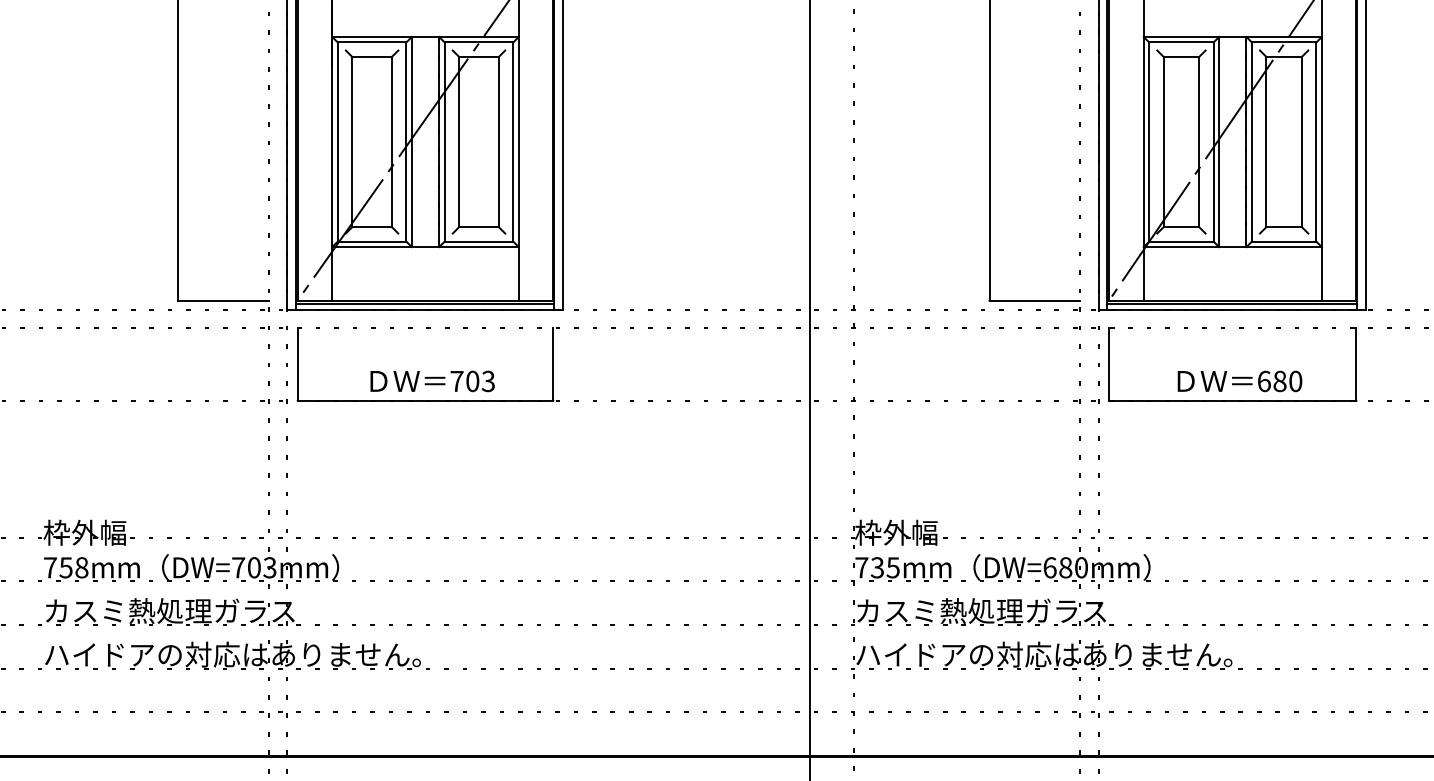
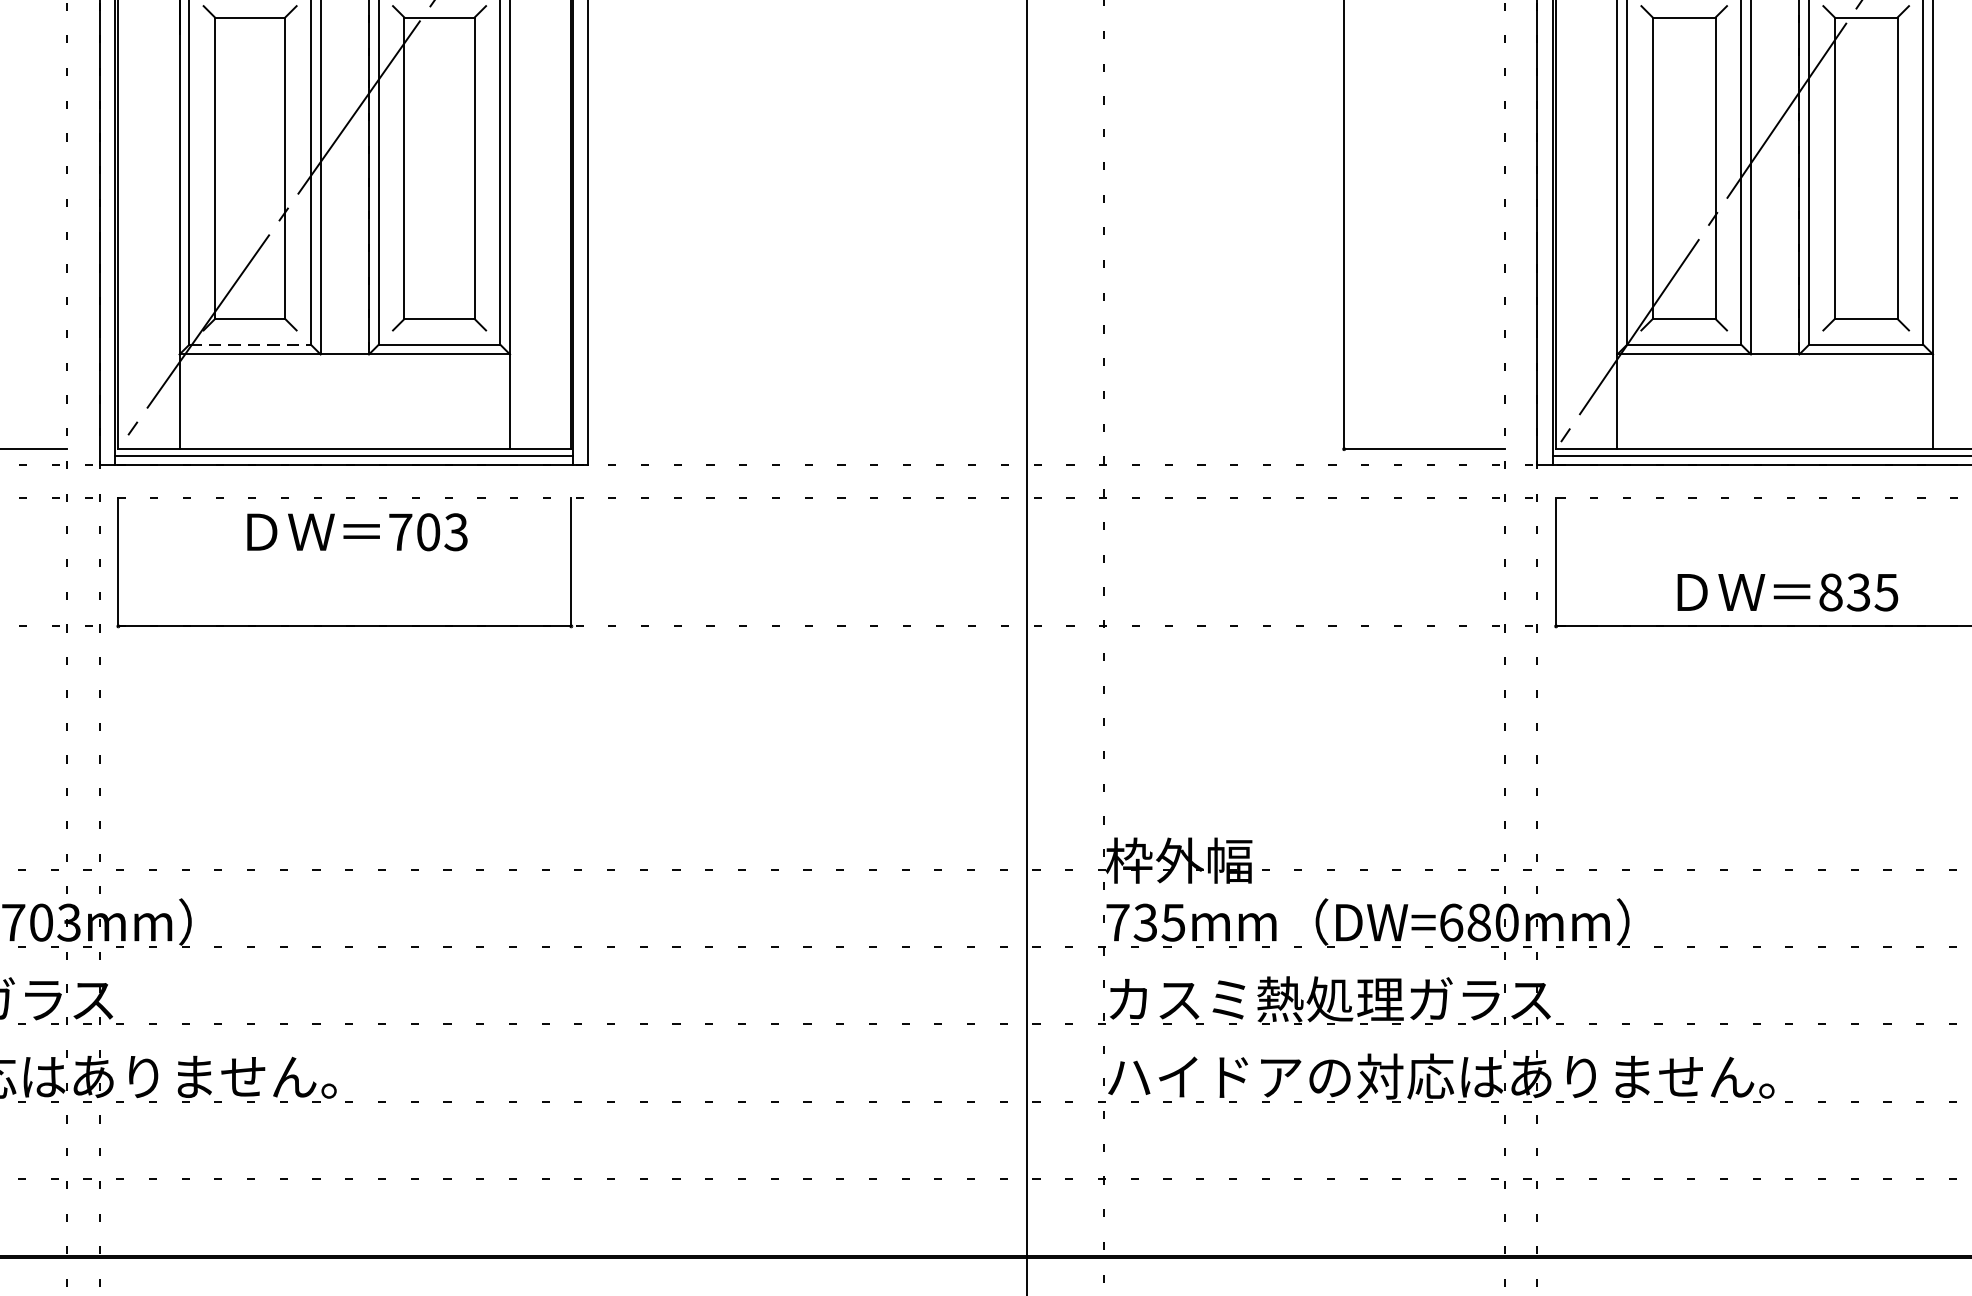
line: (372, 241) -> (250, 344), solid -> dashed
text: (432, 381) -> (357, 532), moved
text: (1279, 381) -> (1857, 592), 680 -> 835

